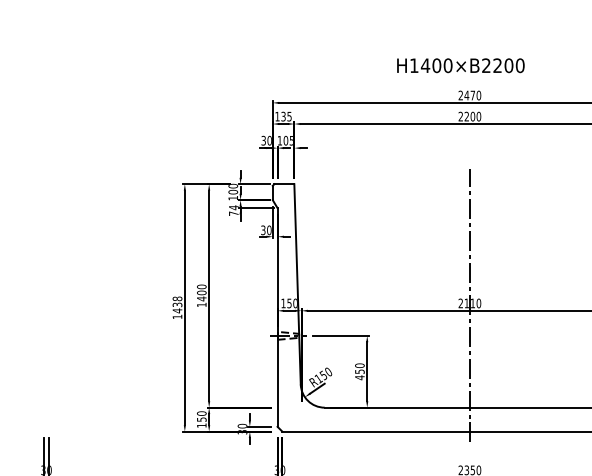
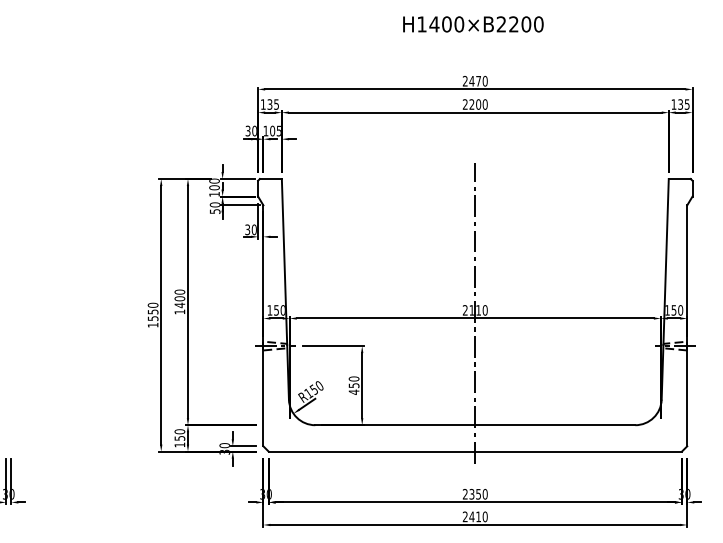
text: (460, 65) -> (473, 24), moved
text: (233, 210) -> (214, 207), 74 -> 50
text: (176, 304) -> (152, 311), 1438 -> 1550

